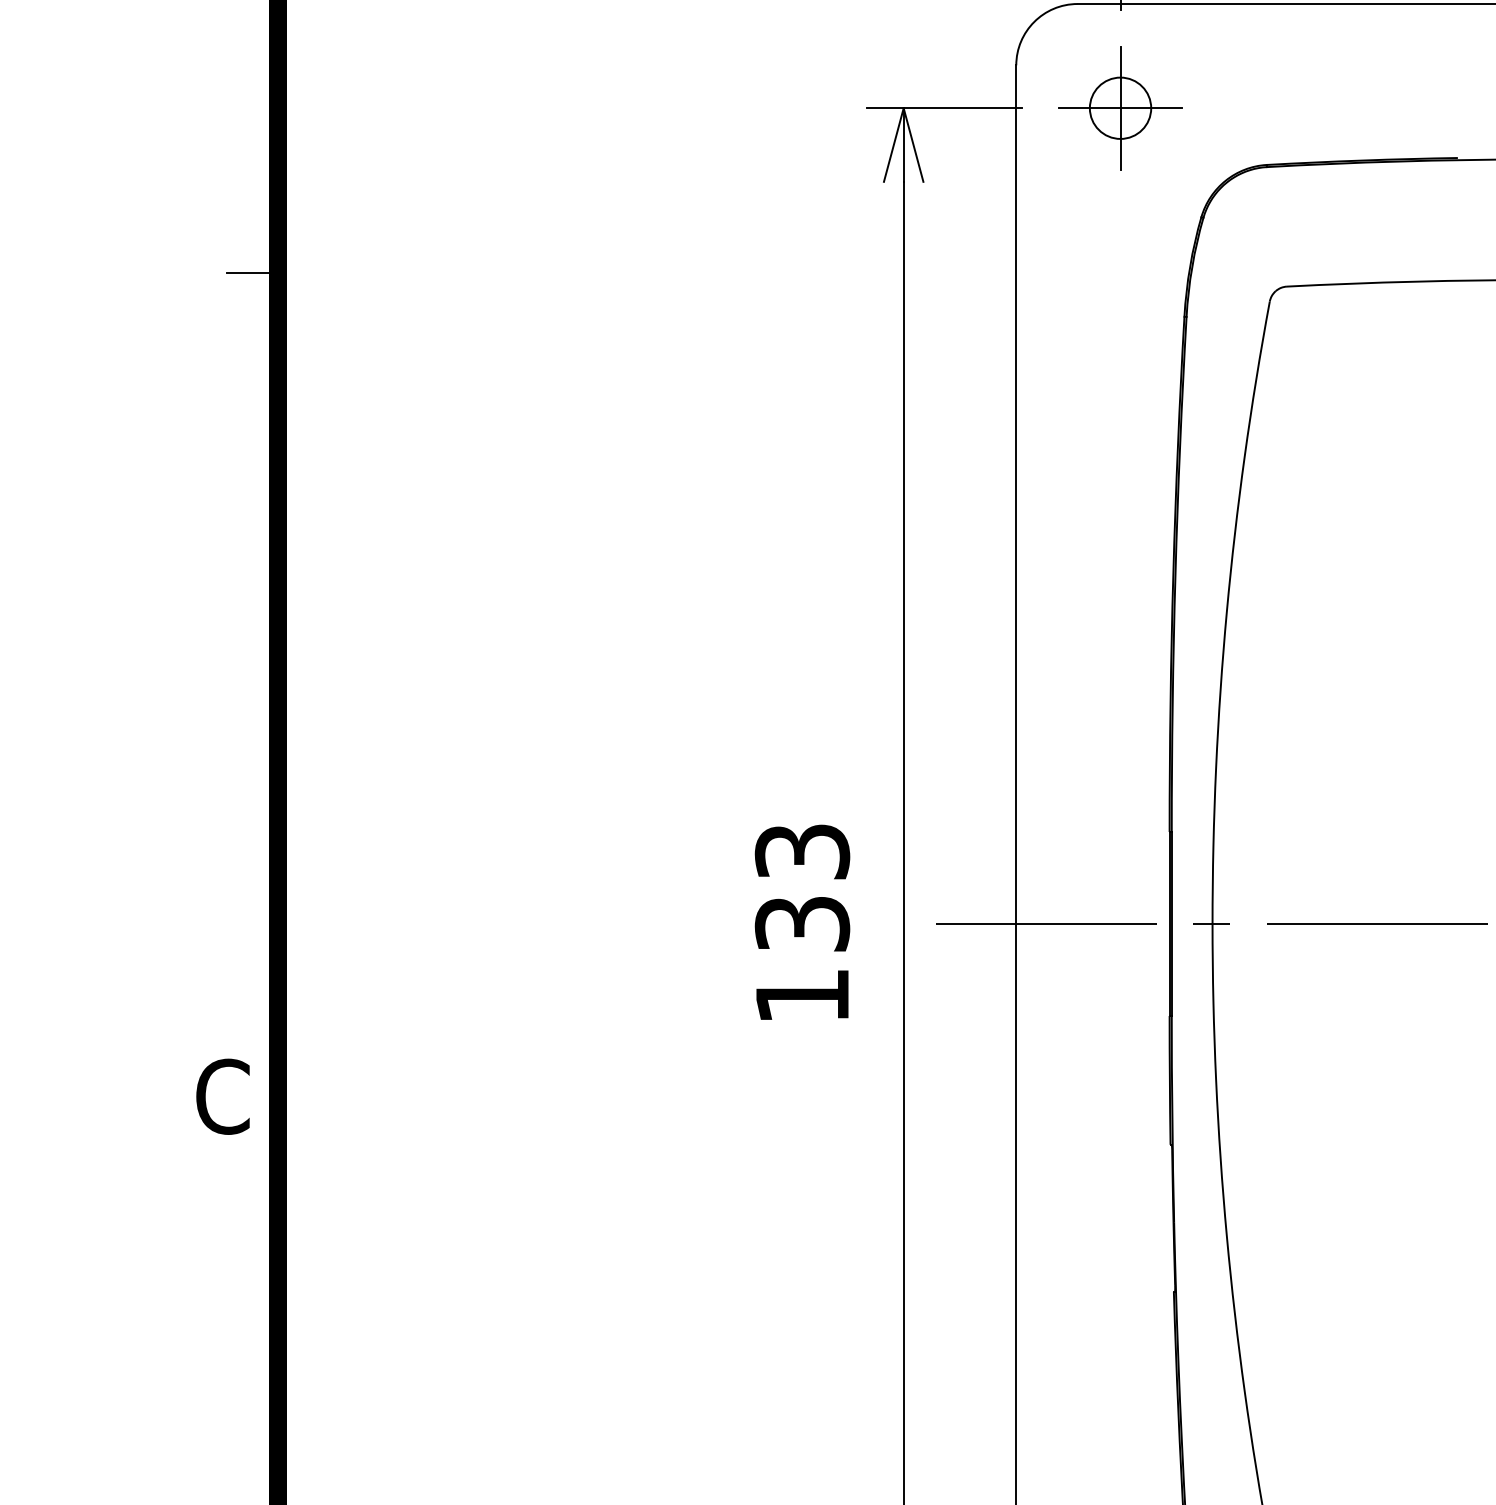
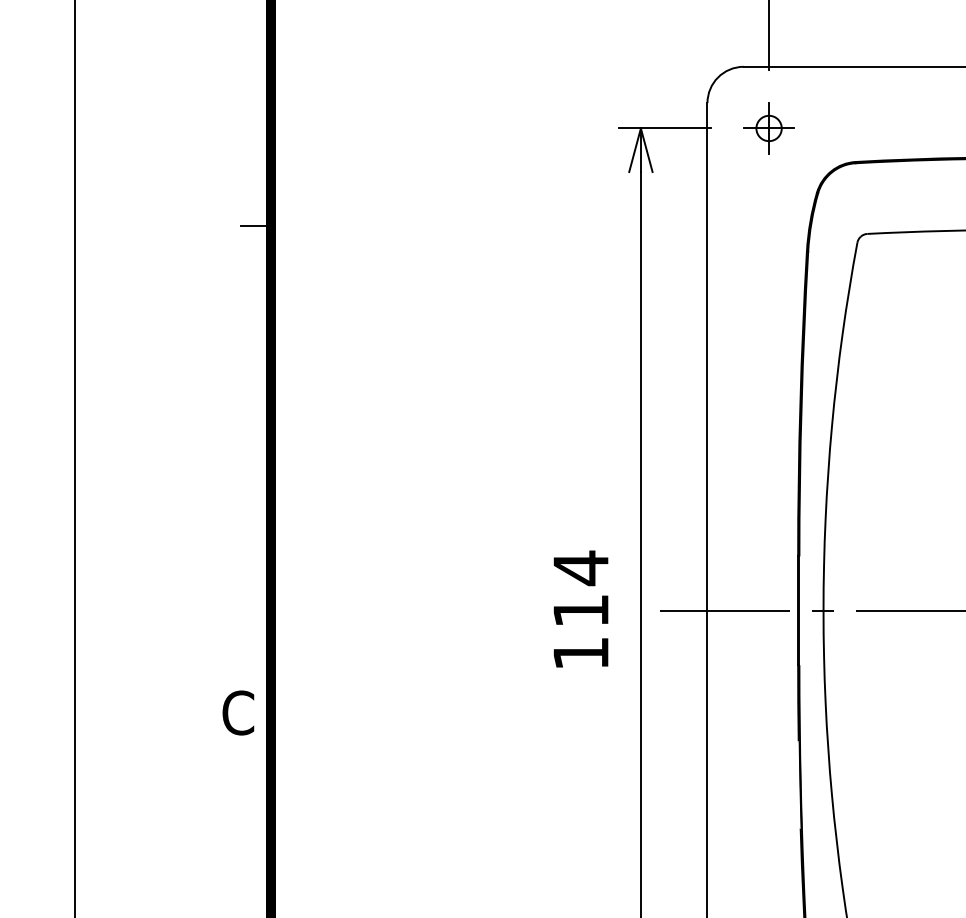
part: (1119, 108) -> (768, 128), size x0.7
text: (801, 886) -> (580, 588), 133 -> 114

